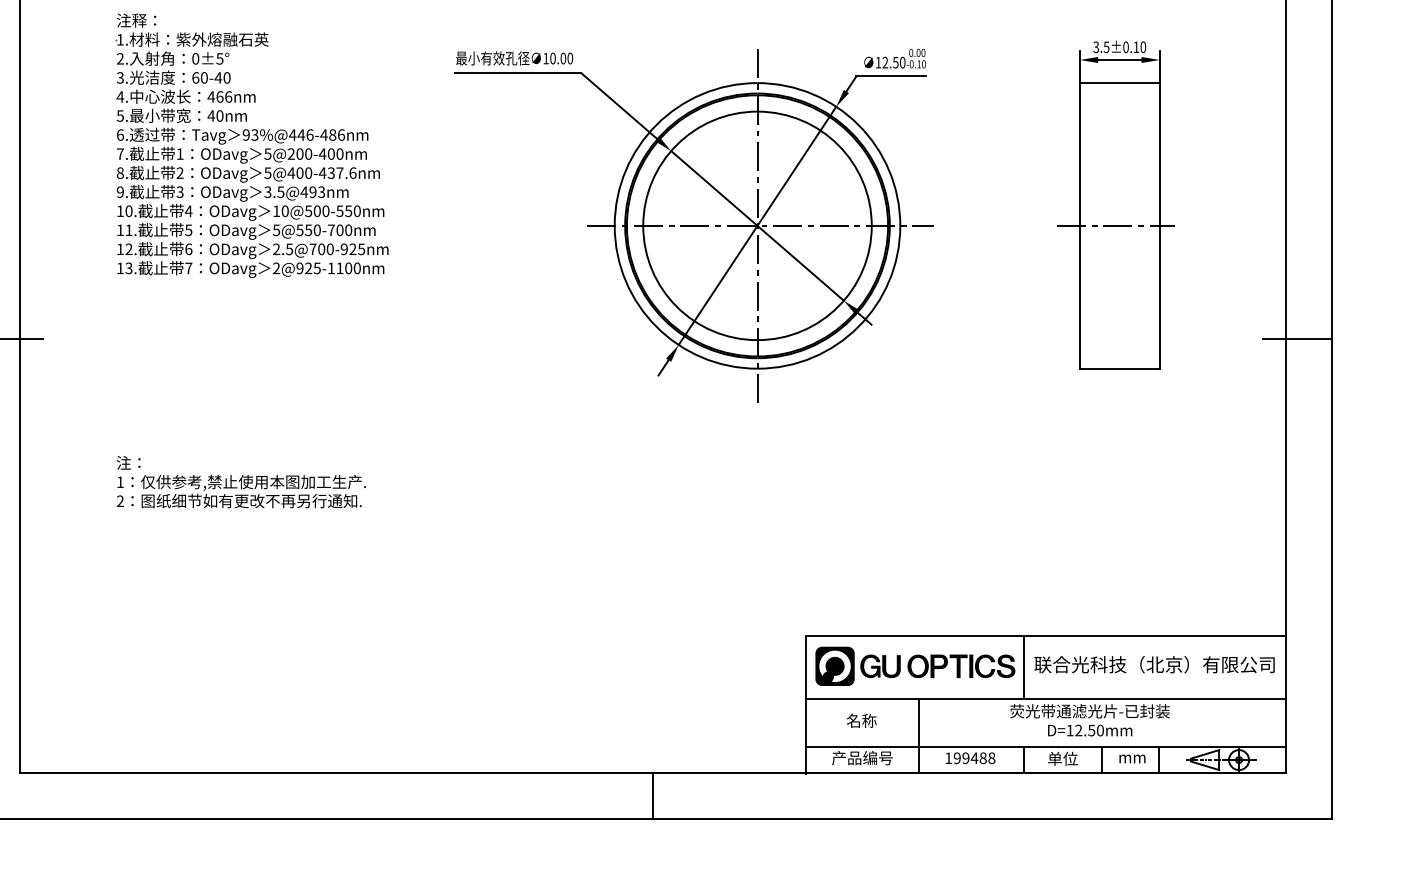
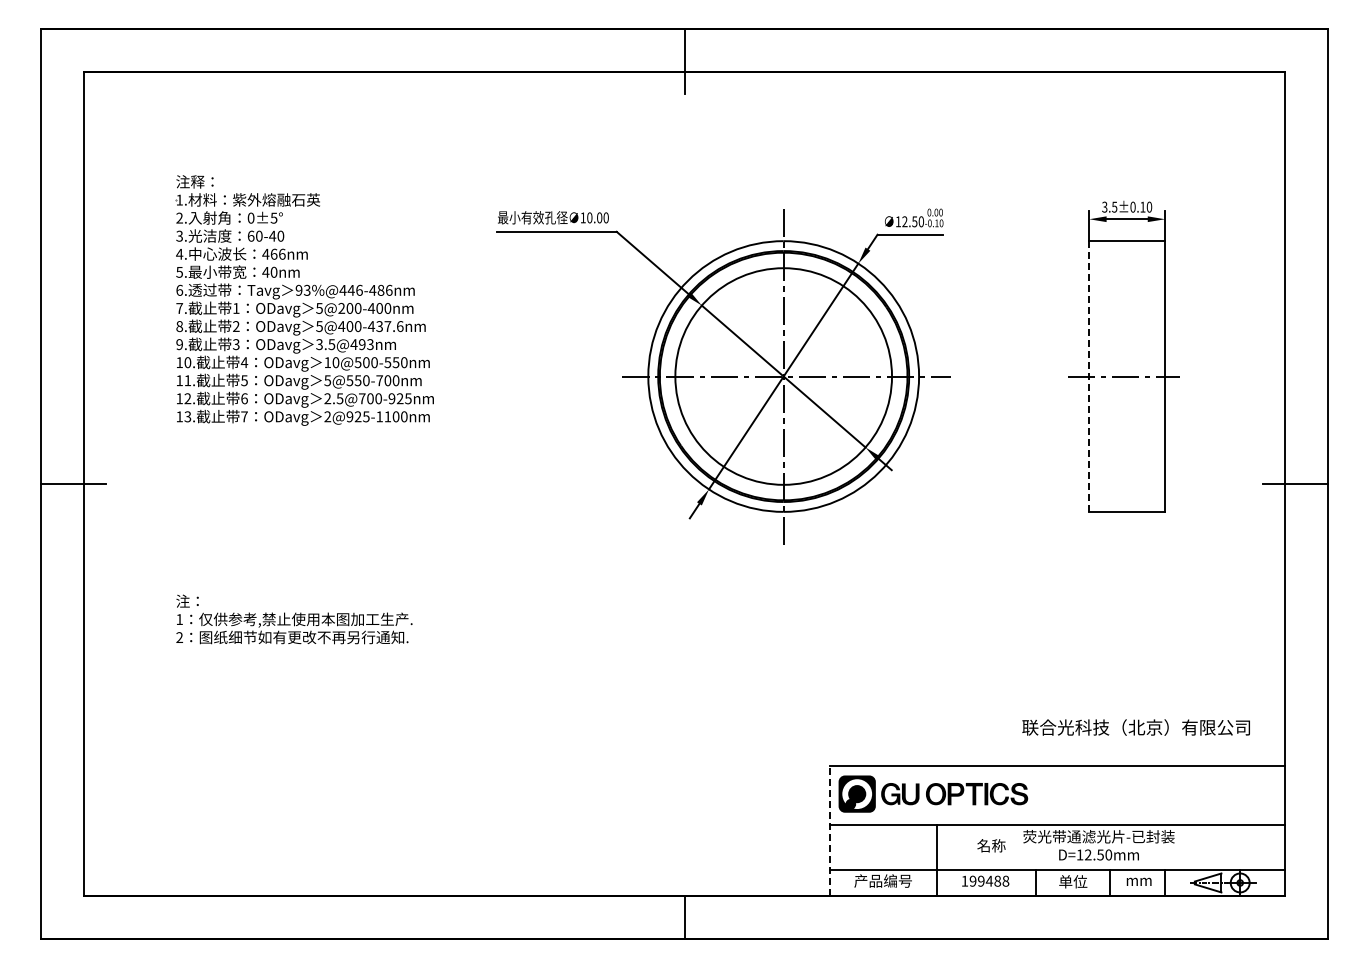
line: (1080, 225) -> (1089, 376), solid -> dashed
text: (1153, 664) -> (1135, 727), moved
line: (1024, 666) -> (1036, 794), removed
line: (805, 704) -> (829, 830), solid -> dashed
text: (861, 720) -> (991, 845), moved

